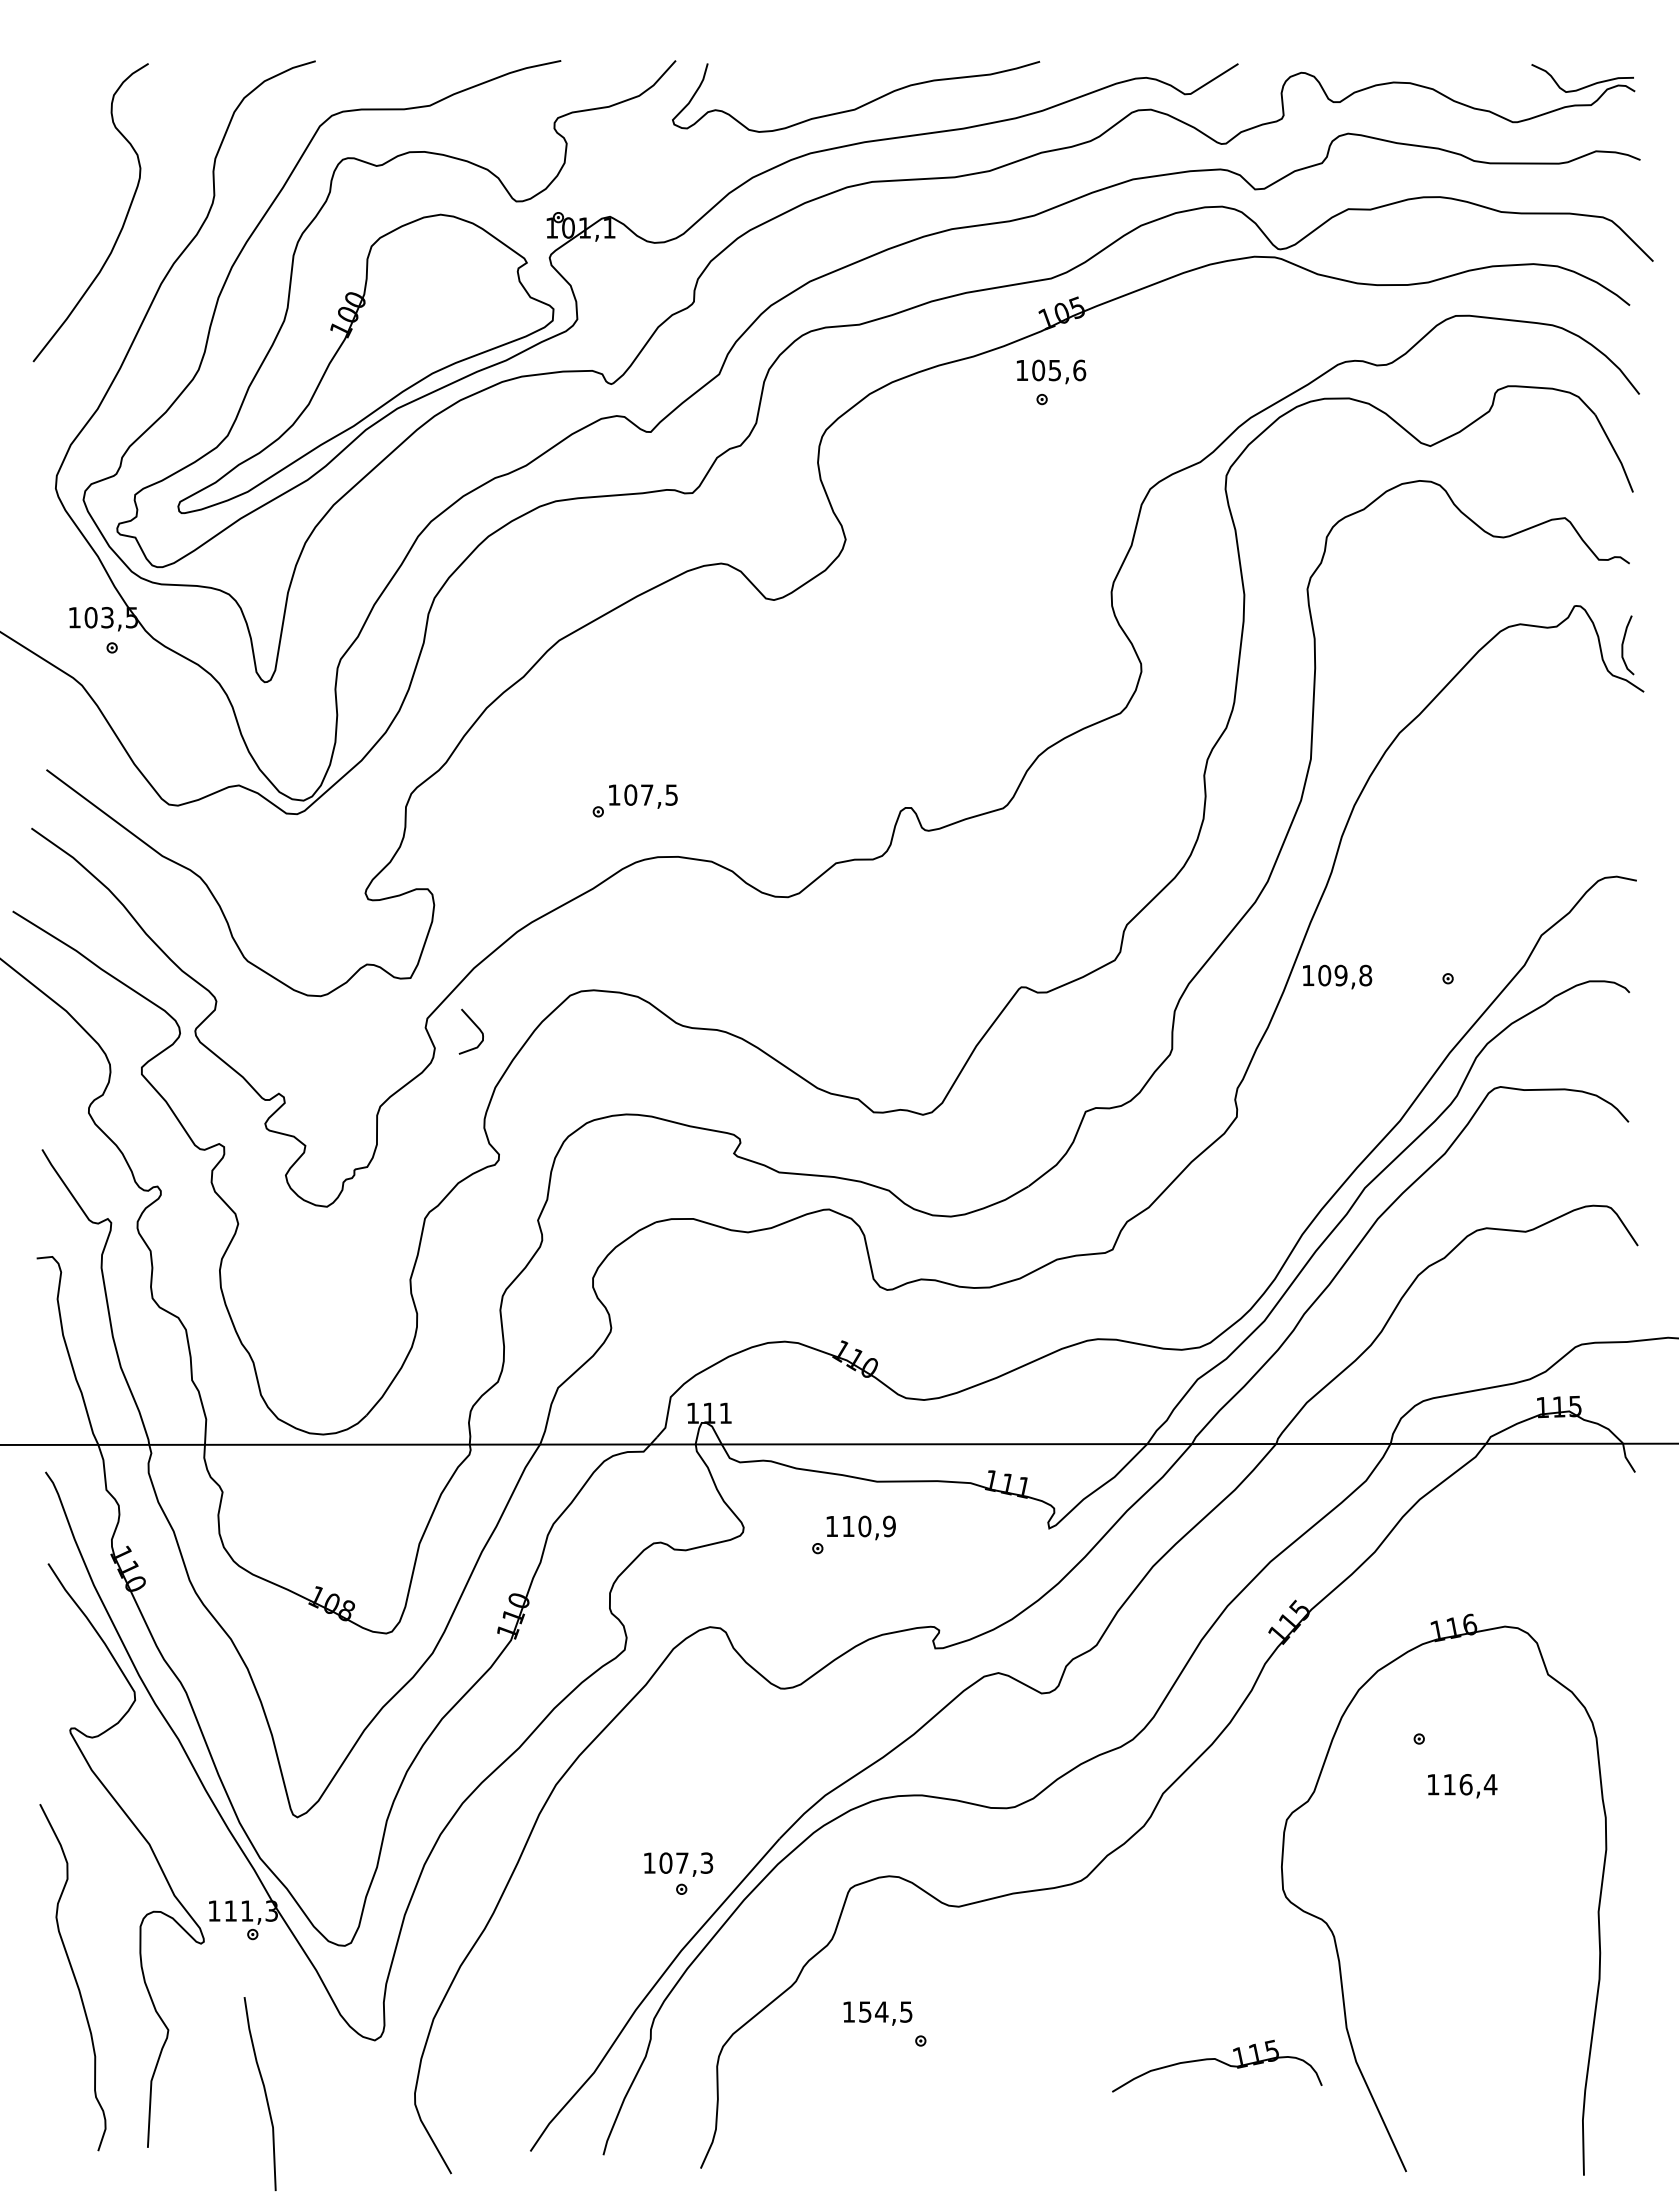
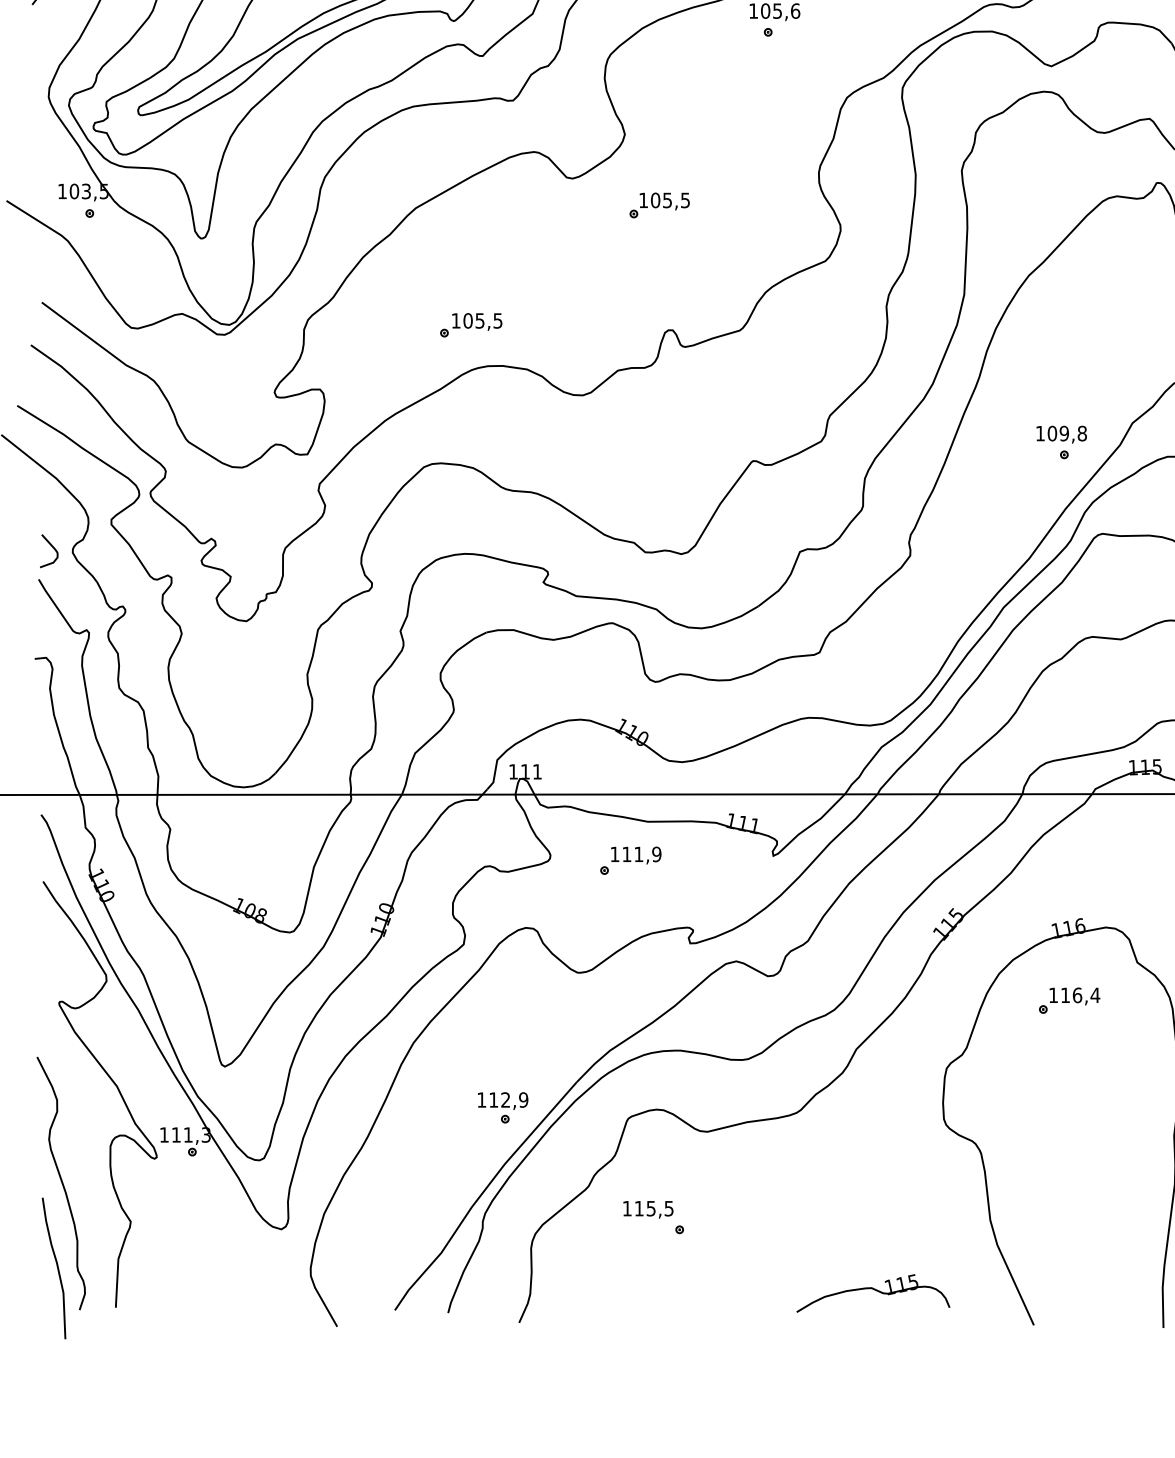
part: (893, 636) -> (659, 205), added
text: (647, 794) -> (480, 320), 107,5 -> 105,5
text: (1337, 976) -> (1061, 434), moved
curve: (475, 1026) -> (52, 547), moved
text: (864, 1526) -> (638, 854), 110,9 -> 111,9
text: (1462, 1786) -> (1074, 996), moved
text: (686, 1862) -> (508, 1099), 107,3 -> 112,9
text: (873, 2011) -> (645, 1208), 154,5 -> 115,5
part: (1217, 2065) -> (873, 1292), moved
curve: (264, 2093) -> (57, 1268), moved

